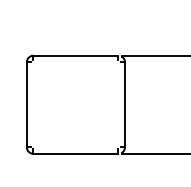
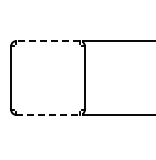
line: (76, 56) -> (48, 41), solid -> dashed
line: (76, 153) -> (48, 114), solid -> dashed

